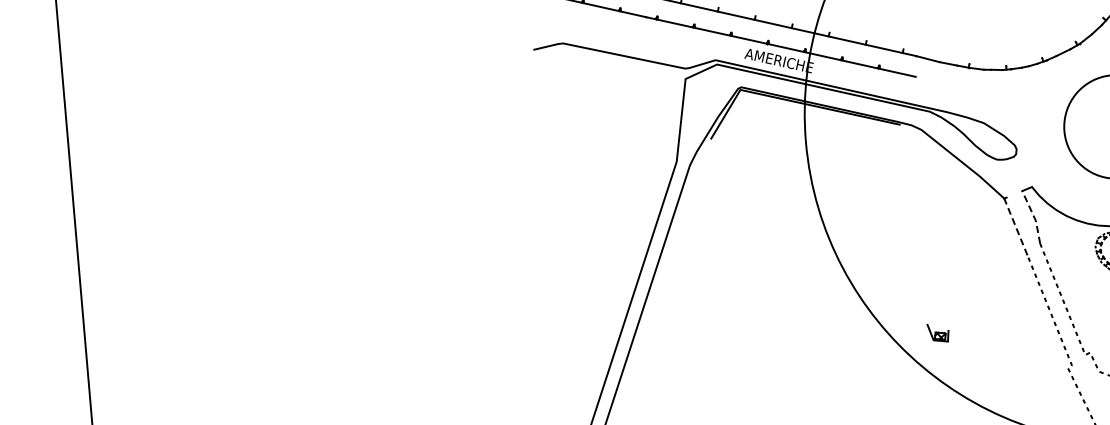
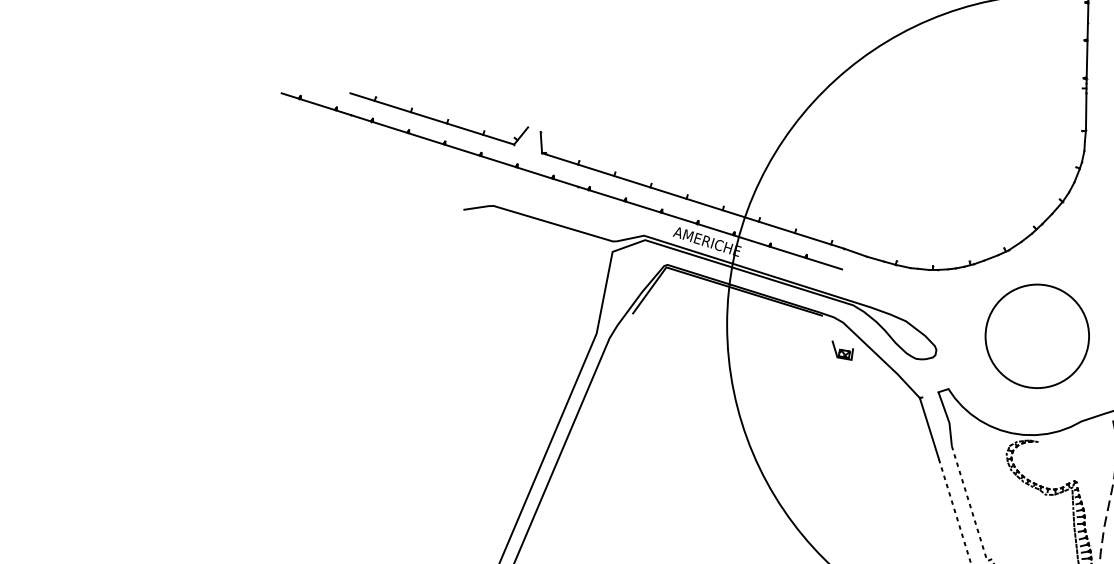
line: (1034, 217) -> (948, 419), dashed -> solid
line: (1016, 227) -> (929, 428), dashed -> solid
part: (938, 333) -> (842, 350), moved

